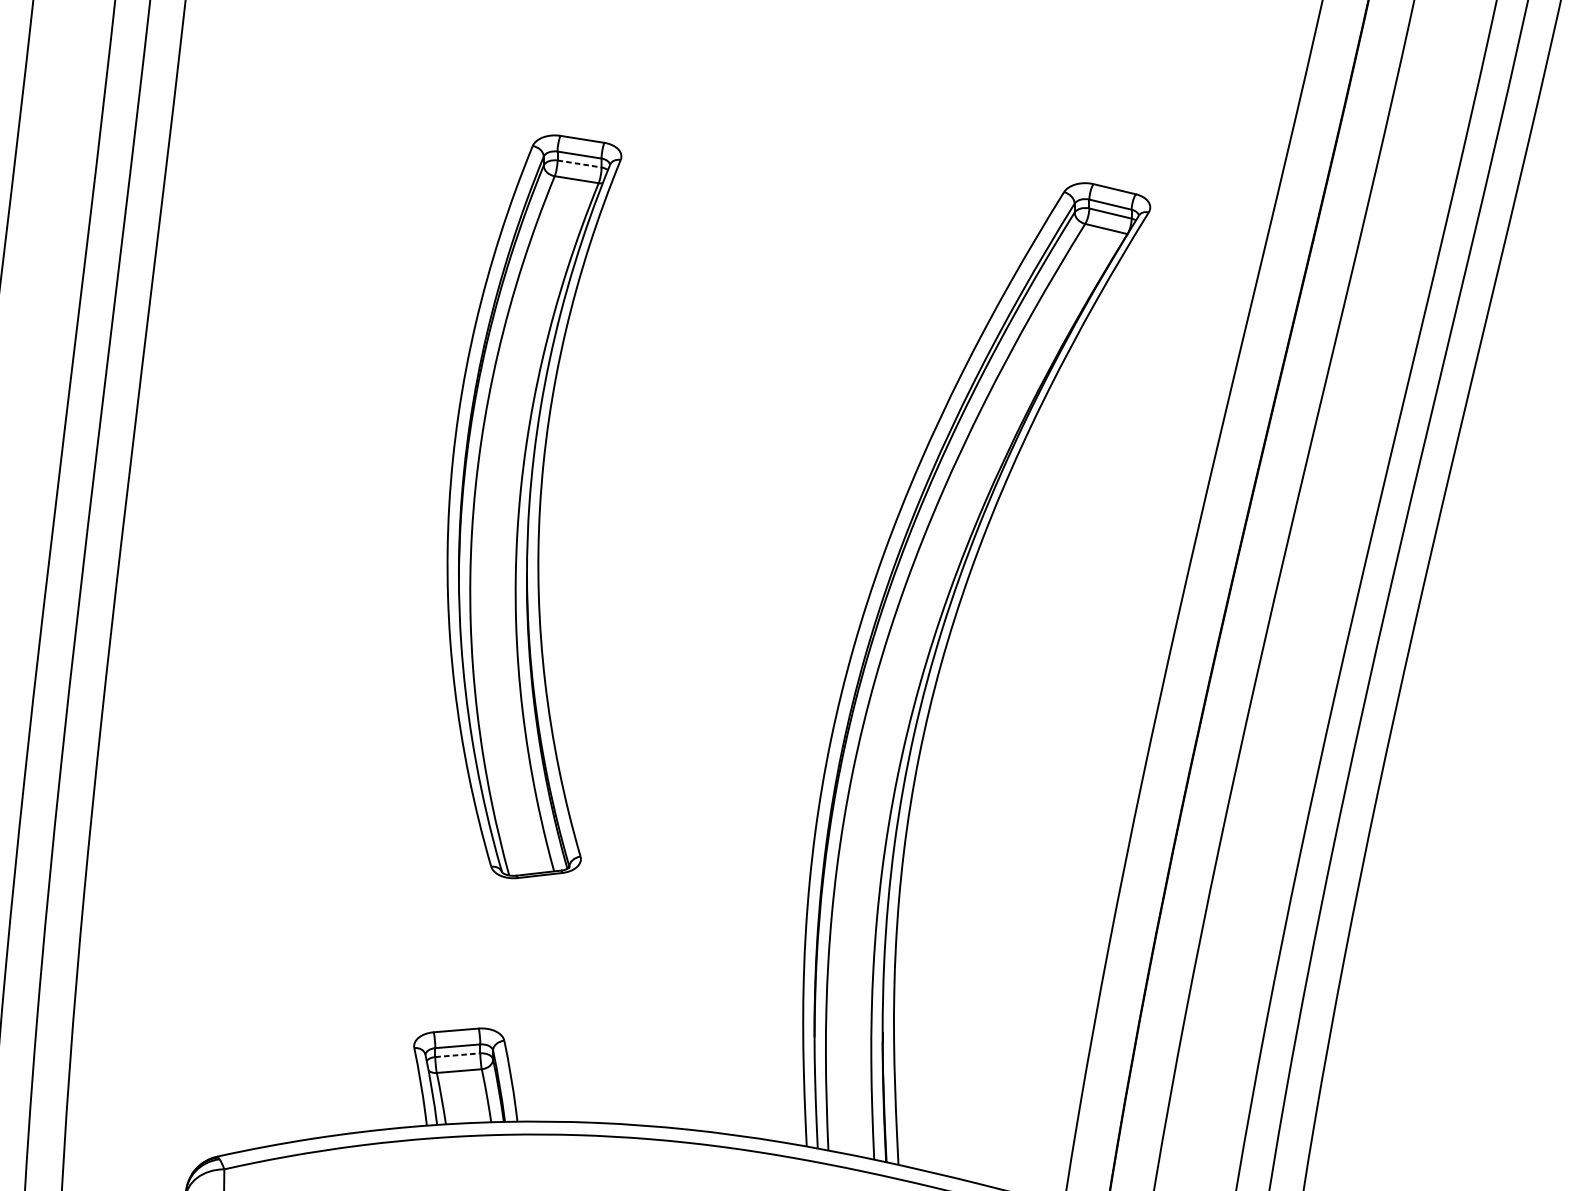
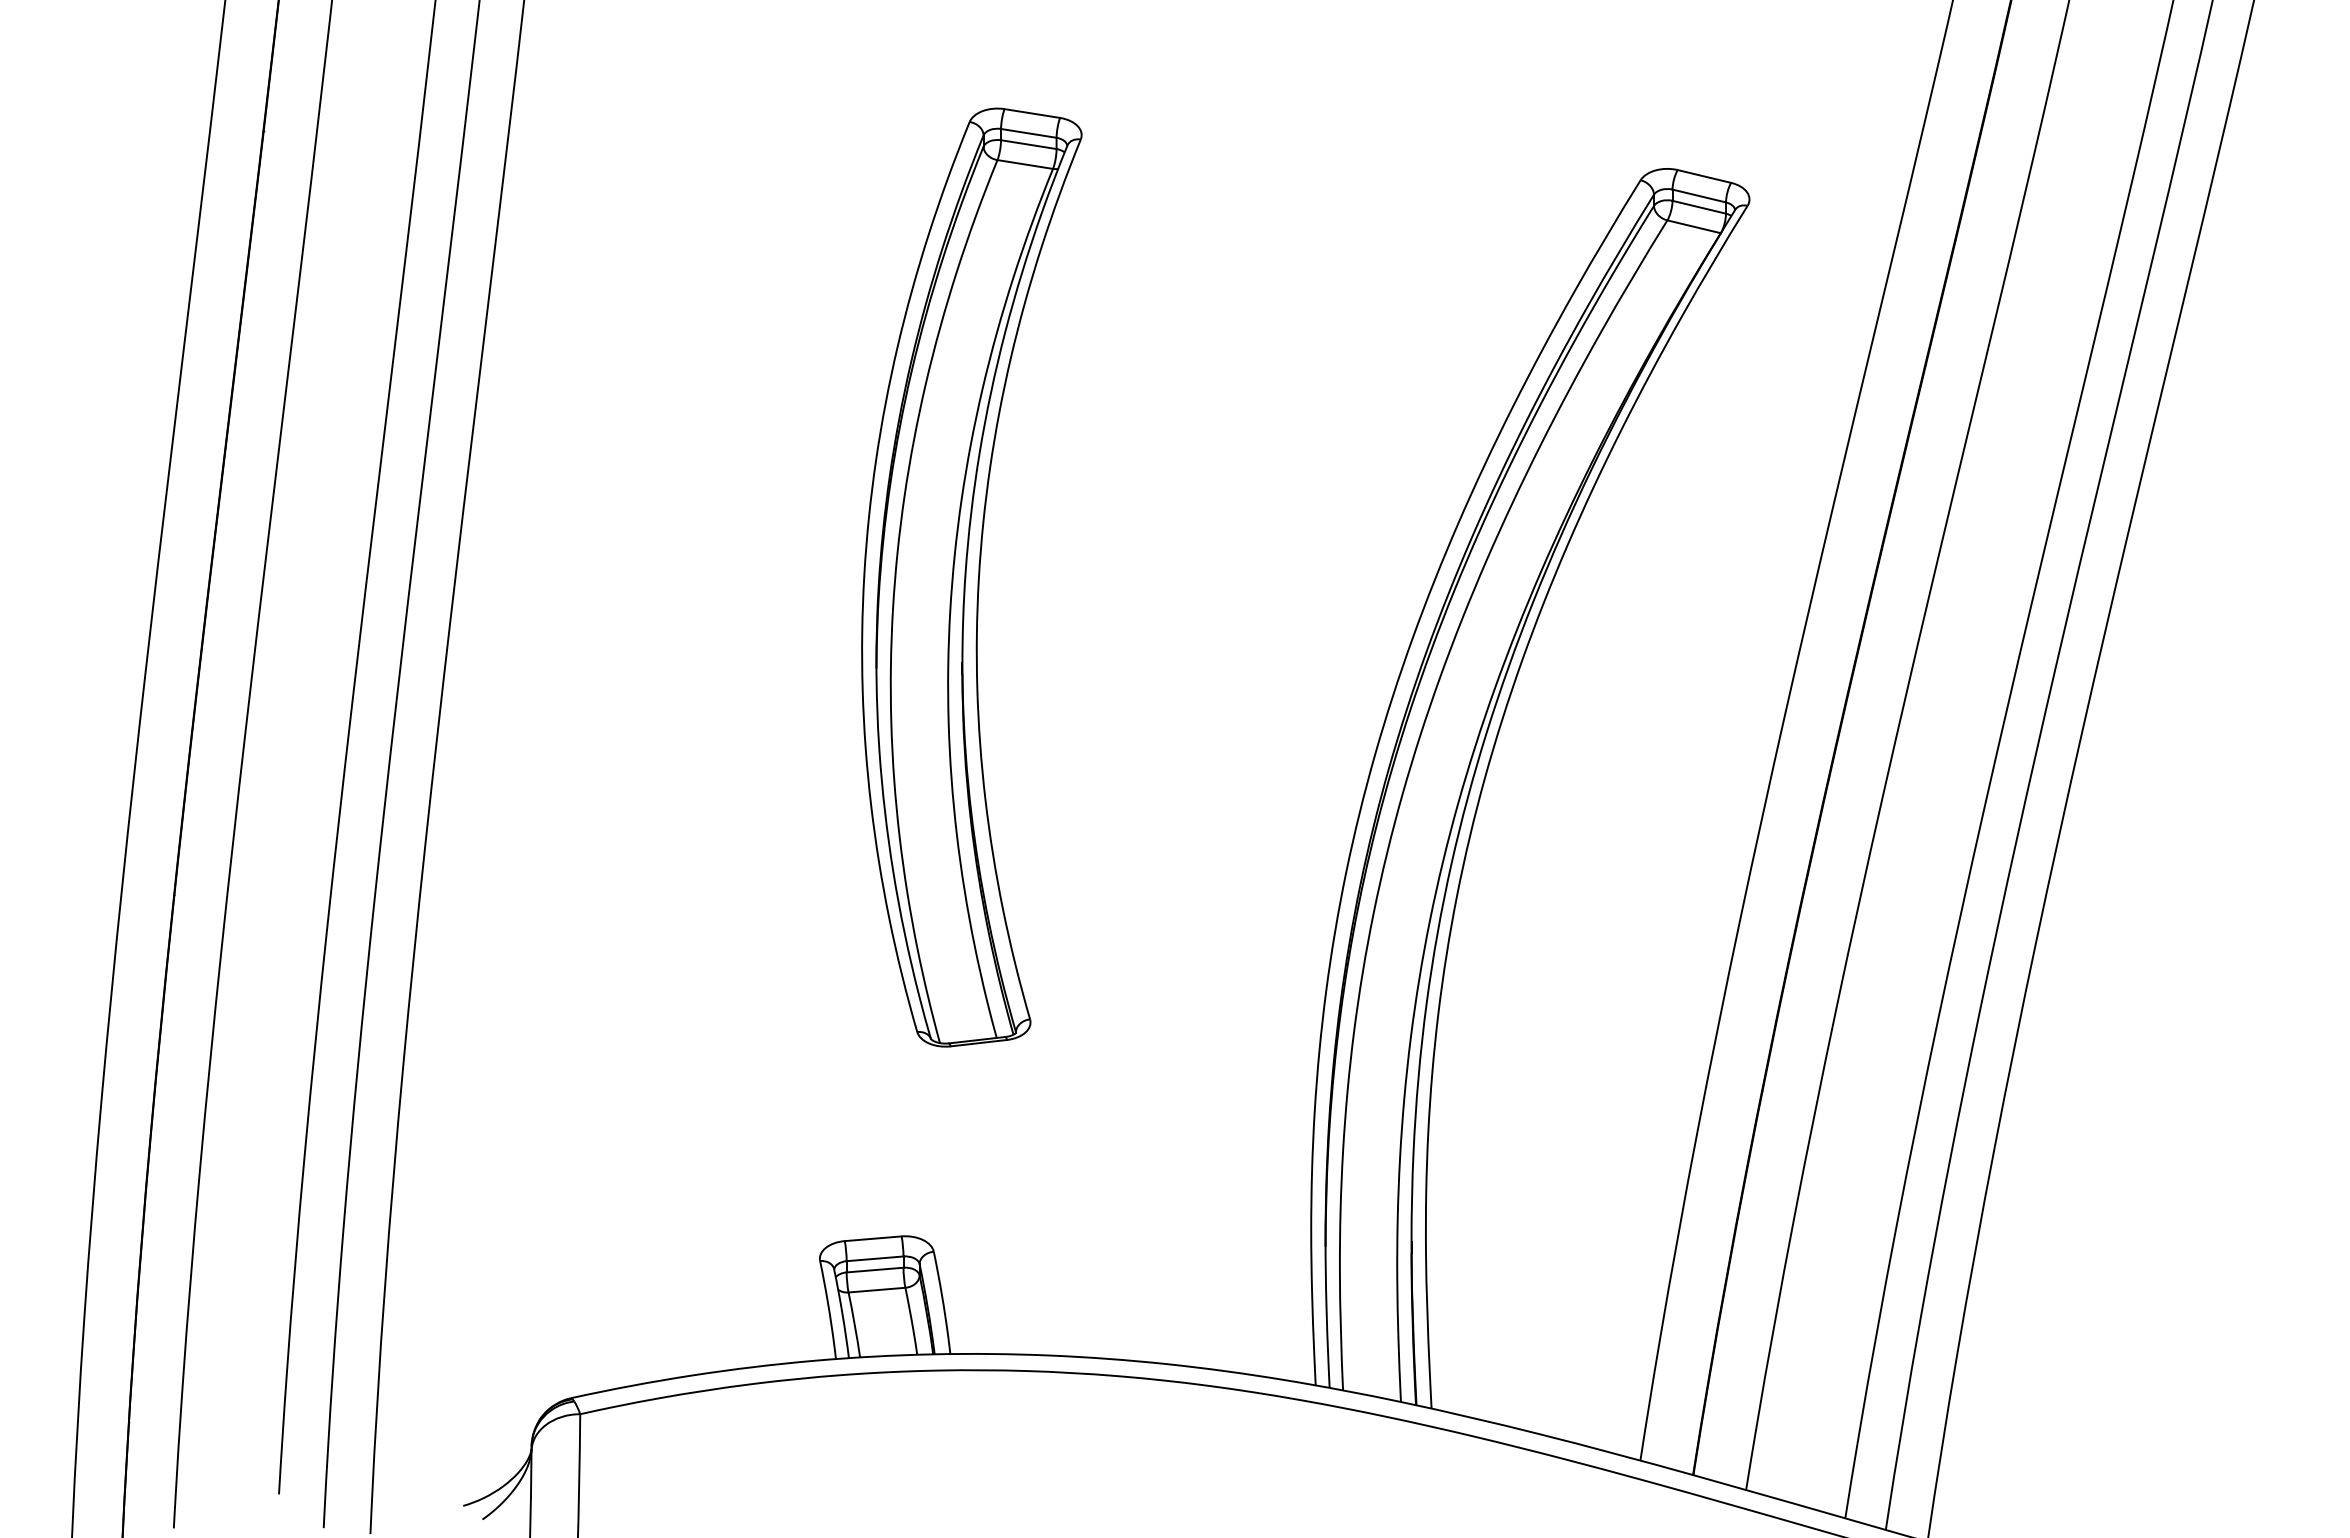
line: (580, 163) -> (1029, 144), dashed -> solid
line: (458, 1055) -> (875, 1270), dashed -> solid

